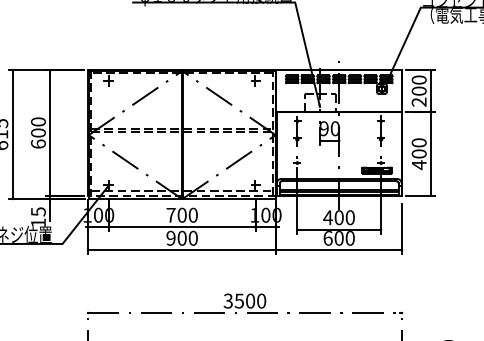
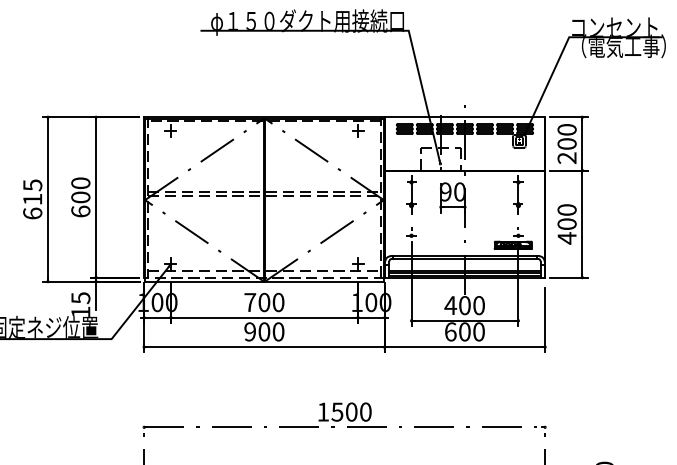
text: (227, 300) -> (322, 411), 3500 -> 1500

